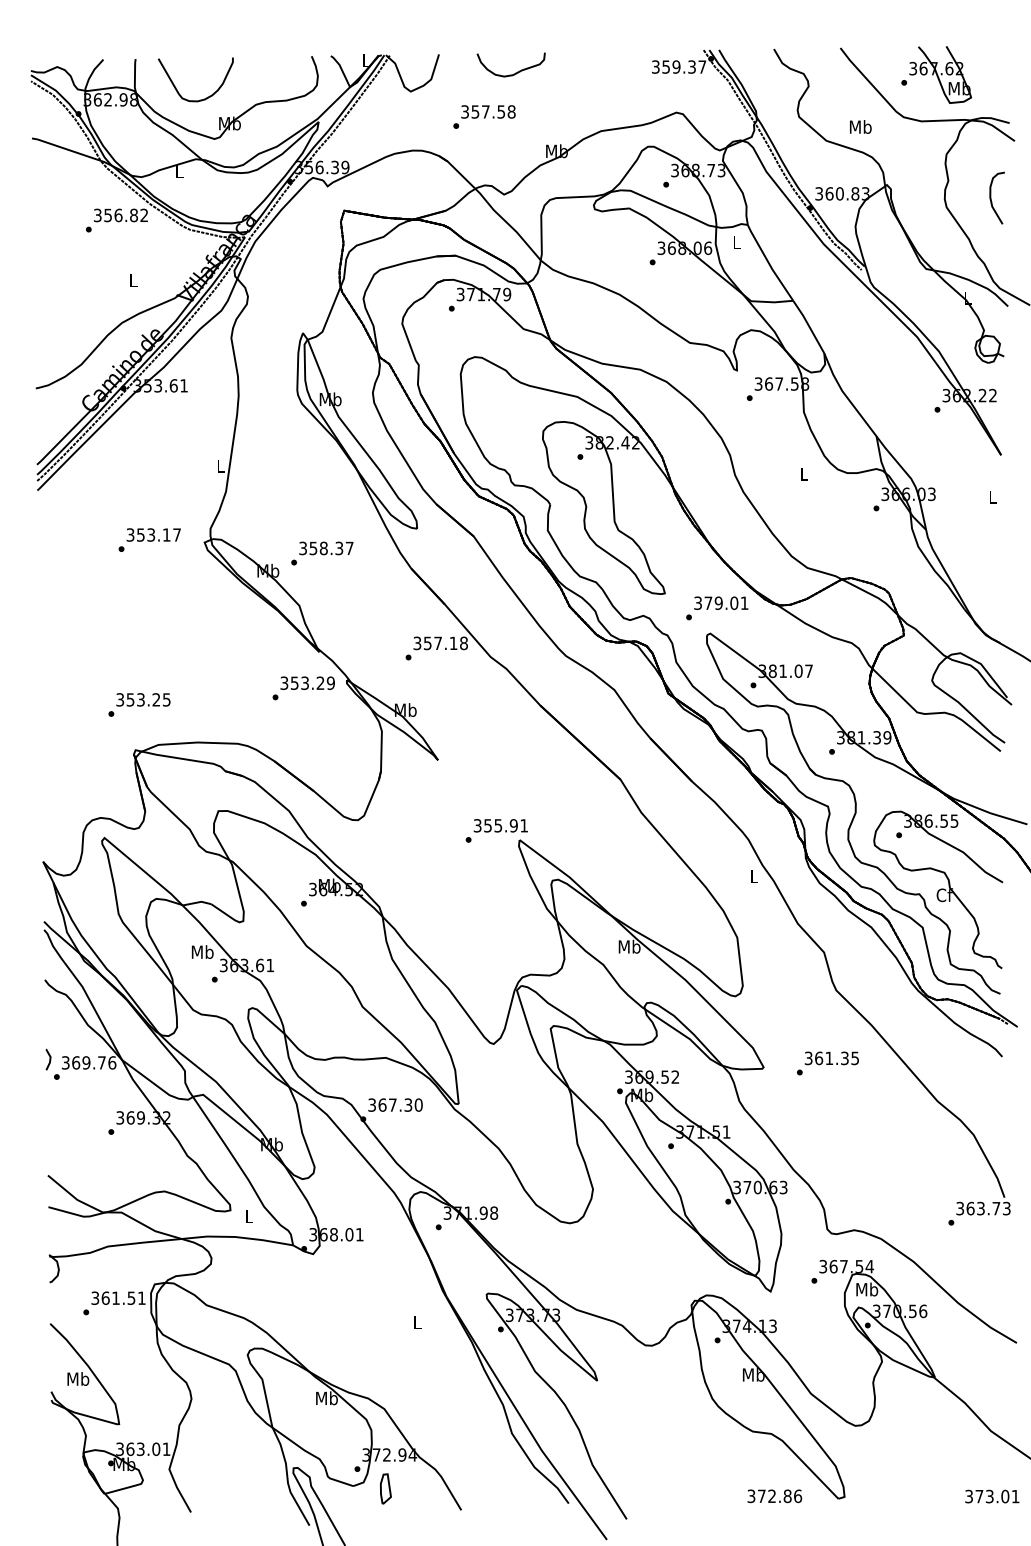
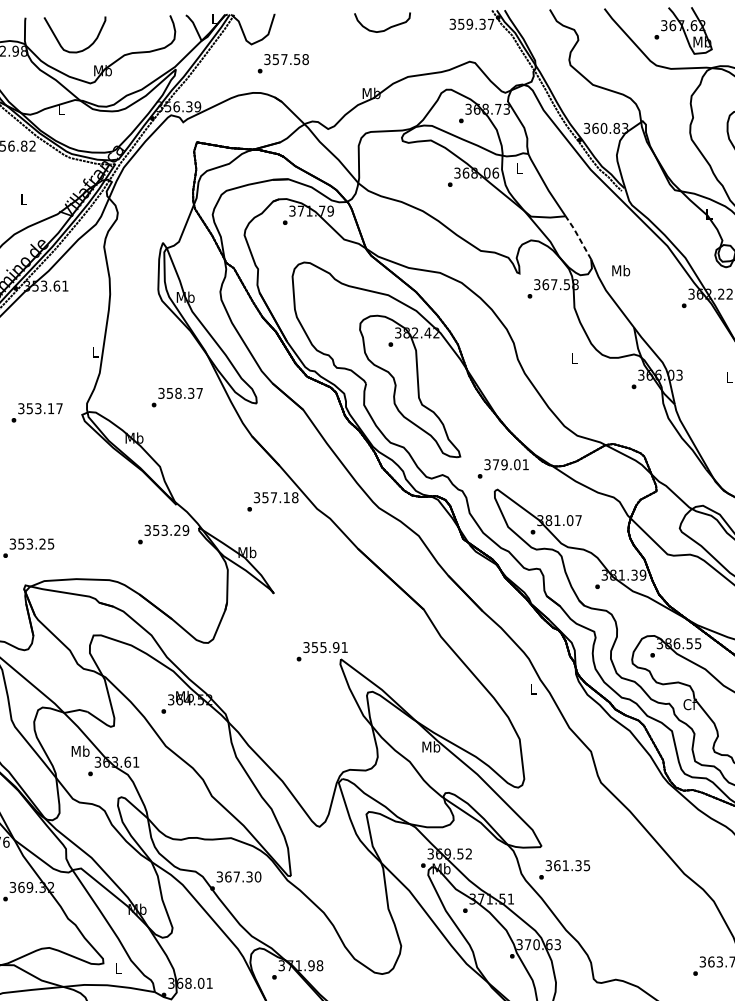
curve: (515, 72) -> (386, 28), moved
text: (484, 116) -> (283, 63), moved
text: (860, 126) -> (620, 270), moved
line: (808, 325) -> (578, 236), solid -> dashed
text: (322, 553) -> (177, 397), moved
text: (827, 1063) -> (564, 869), moved

